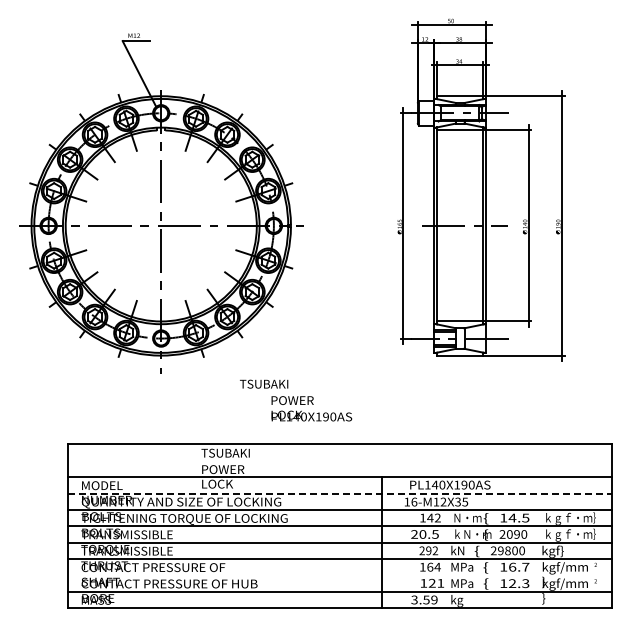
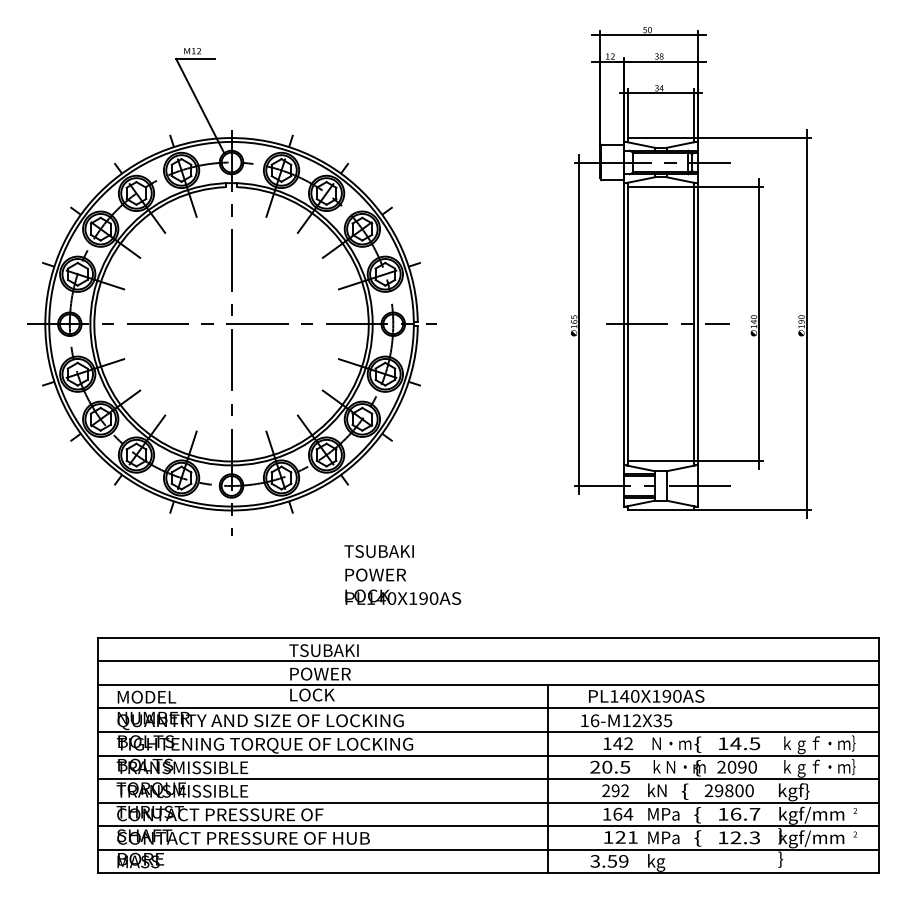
text: (311, 408) -> (402, 586), moved
line: (340, 460) -> (488, 661), added
line: (340, 493) -> (488, 708), dashed -> solid
line: (340, 575) -> (488, 826), added

